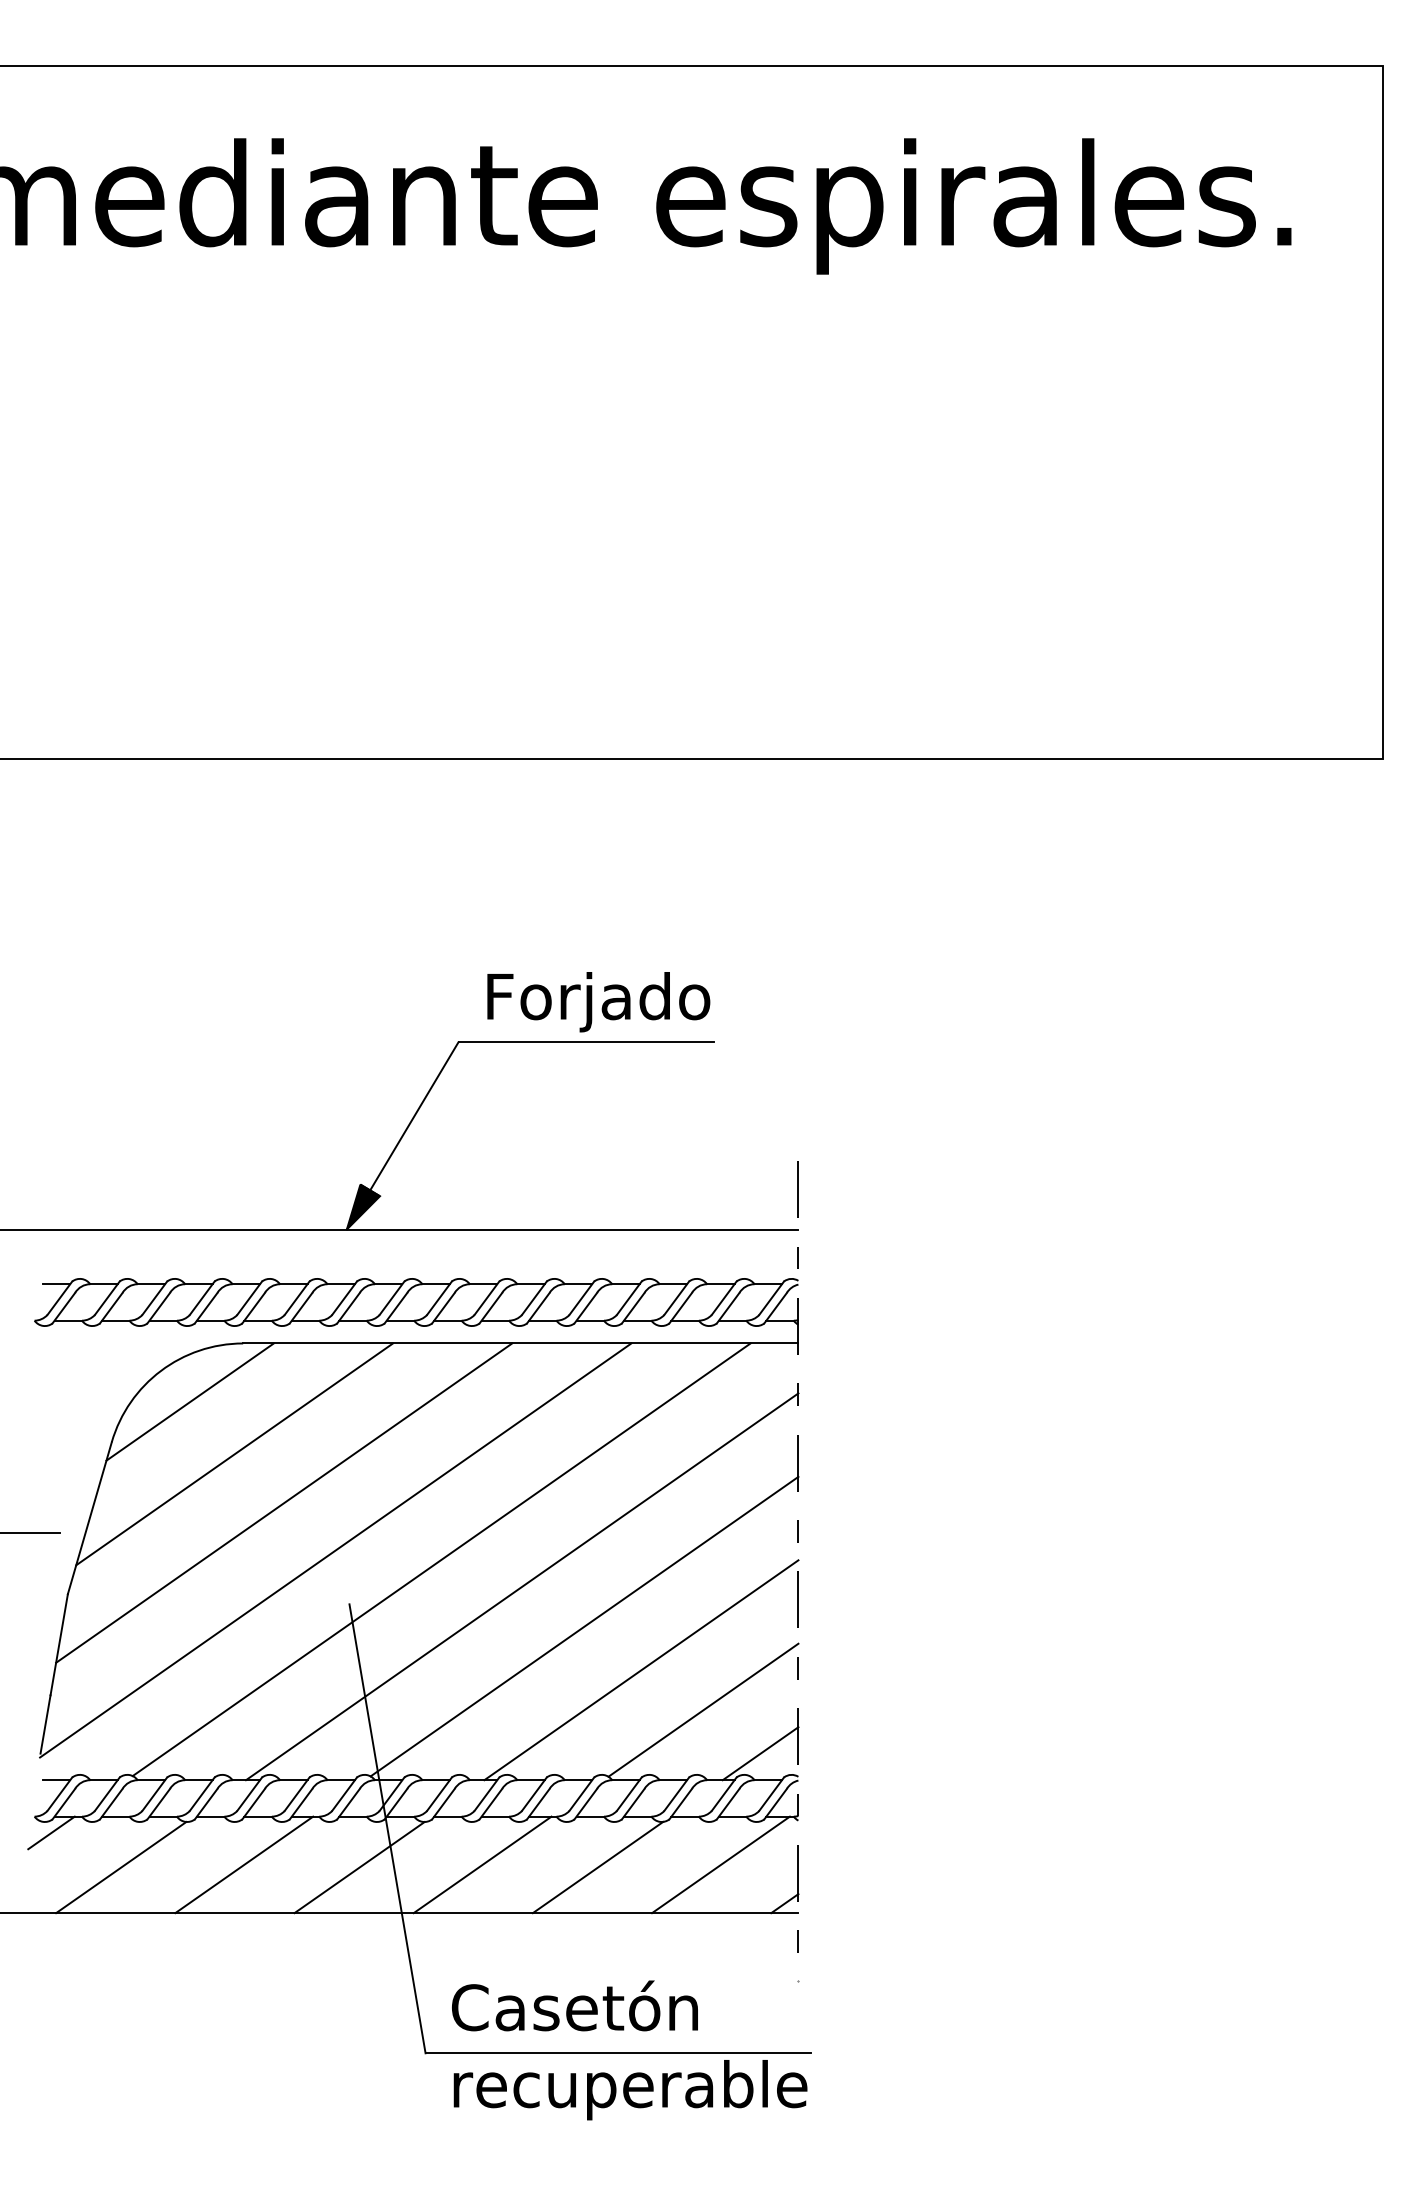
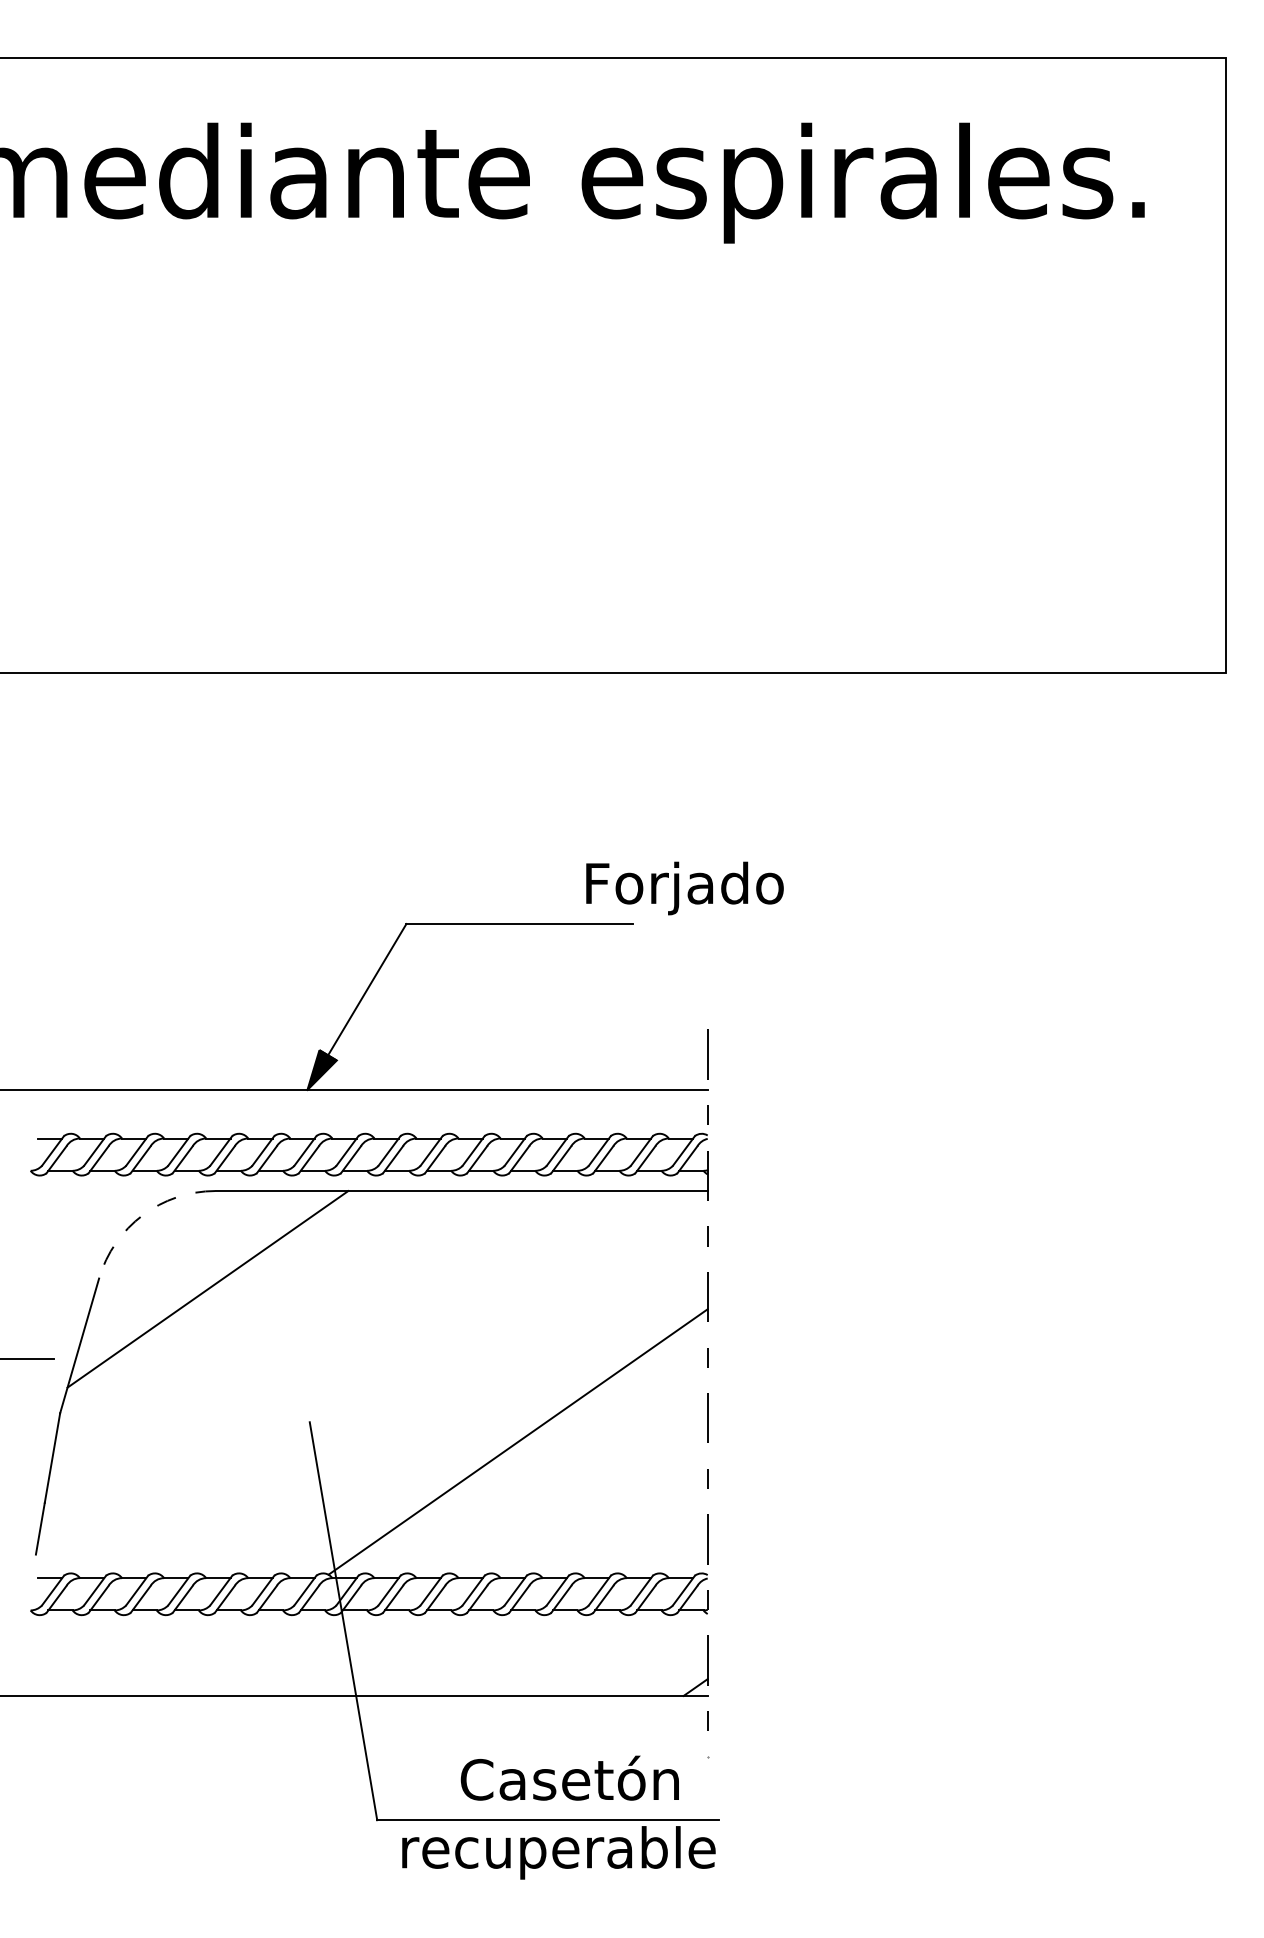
text: (598, 1002) -> (684, 888), moved
arc: (160, 1370) -> (142, 1214), solid -> dashed
line: (189, 1401) -> (167, 1242), removed
line: (284, 1502) -> (252, 1331), removed
line: (335, 1550) -> (297, 1374), removed
line: (441, 1559) -> (391, 1382), removed
line: (522, 1586) -> (463, 1406), removed
line: (641, 1670) -> (568, 1480), removed
line: (703, 1709) -> (623, 1515), removed
line: (760, 1753) -> (674, 1554), removed
line: (51, 1832) -> (45, 1624), removed
line: (244, 1864) -> (216, 1652), removed
line: (482, 1864) -> (427, 1652), removed
line: (720, 1864) -> (638, 1652), removed
line: (121, 1867) -> (107, 1655), removed
line: (359, 1867) -> (318, 1655), removed
line: (597, 1867) -> (529, 1655), removed
text: (574, 2005) -> (569, 1777), moved

